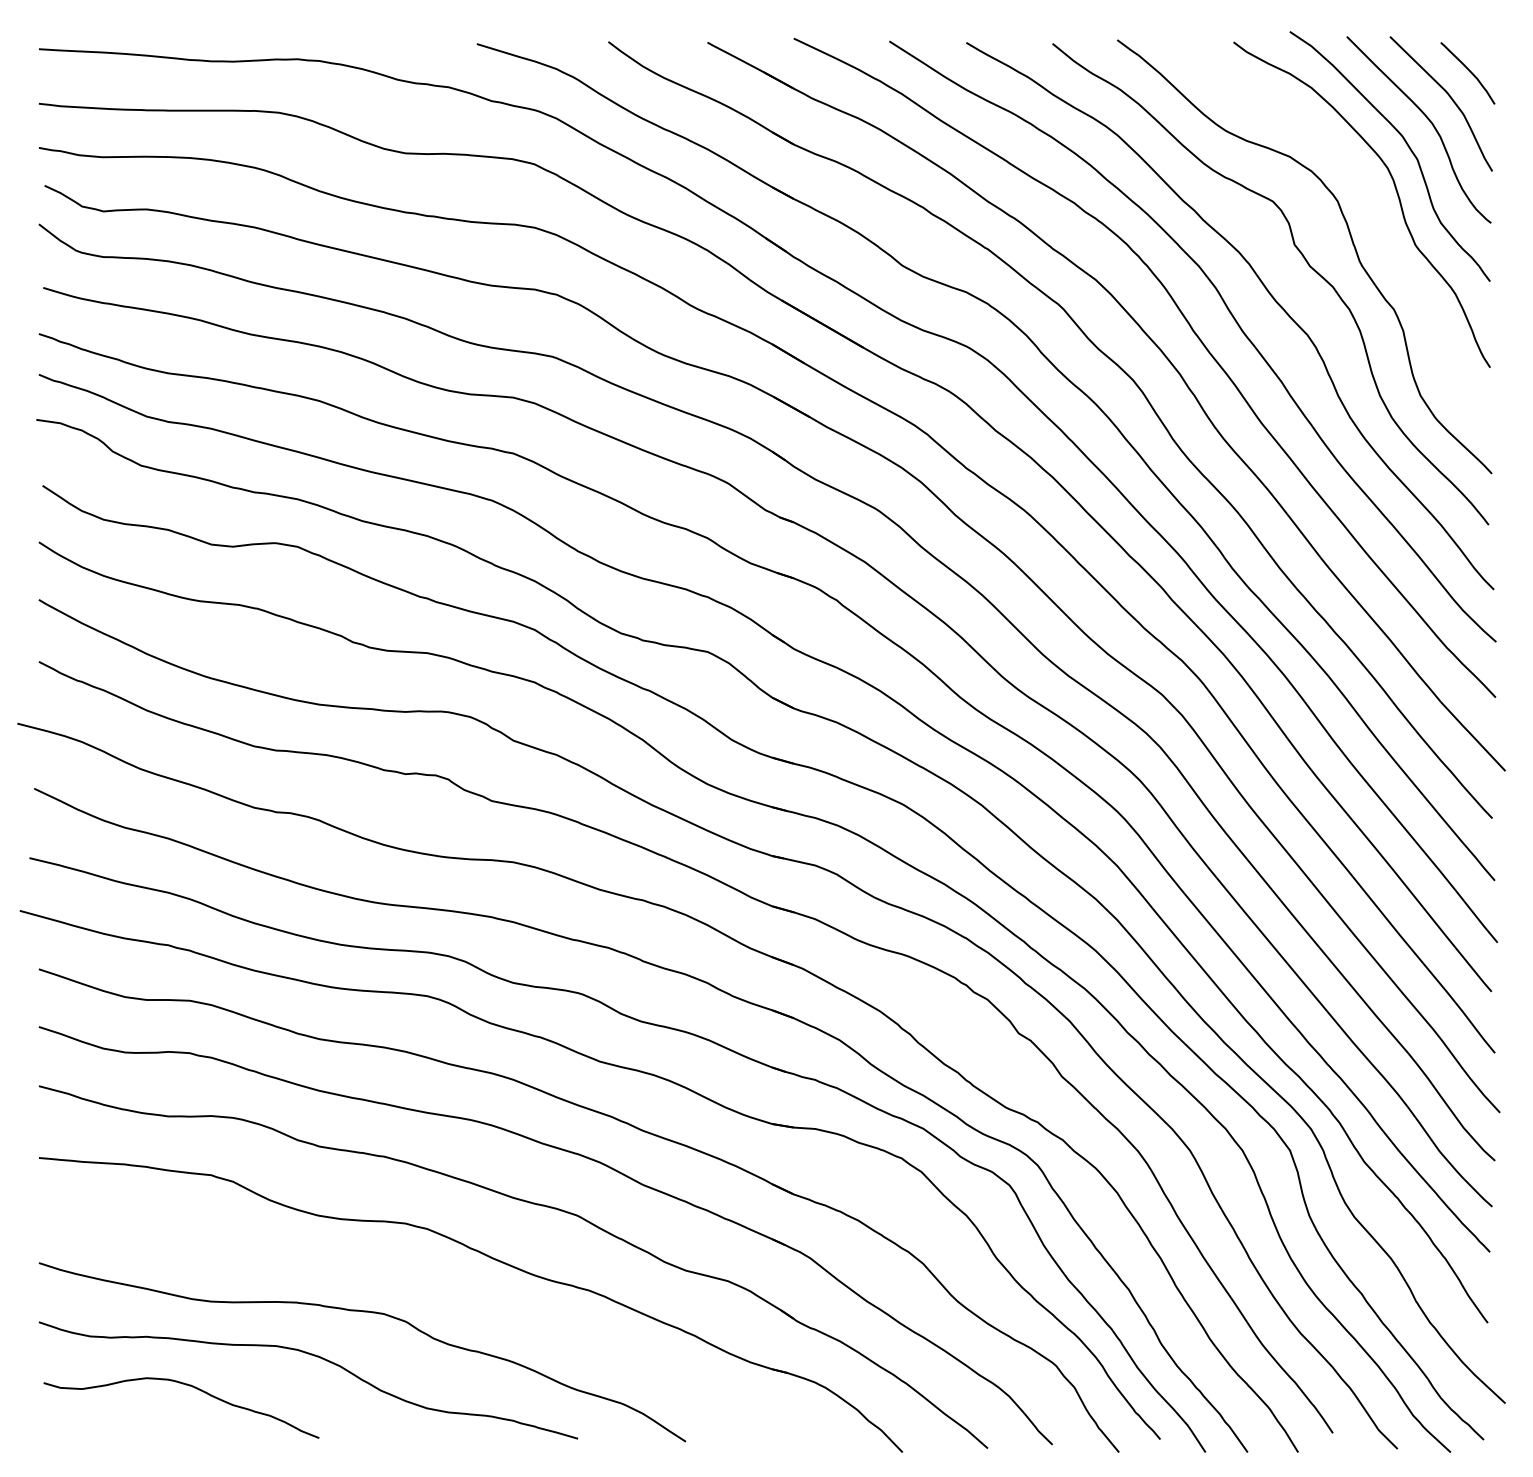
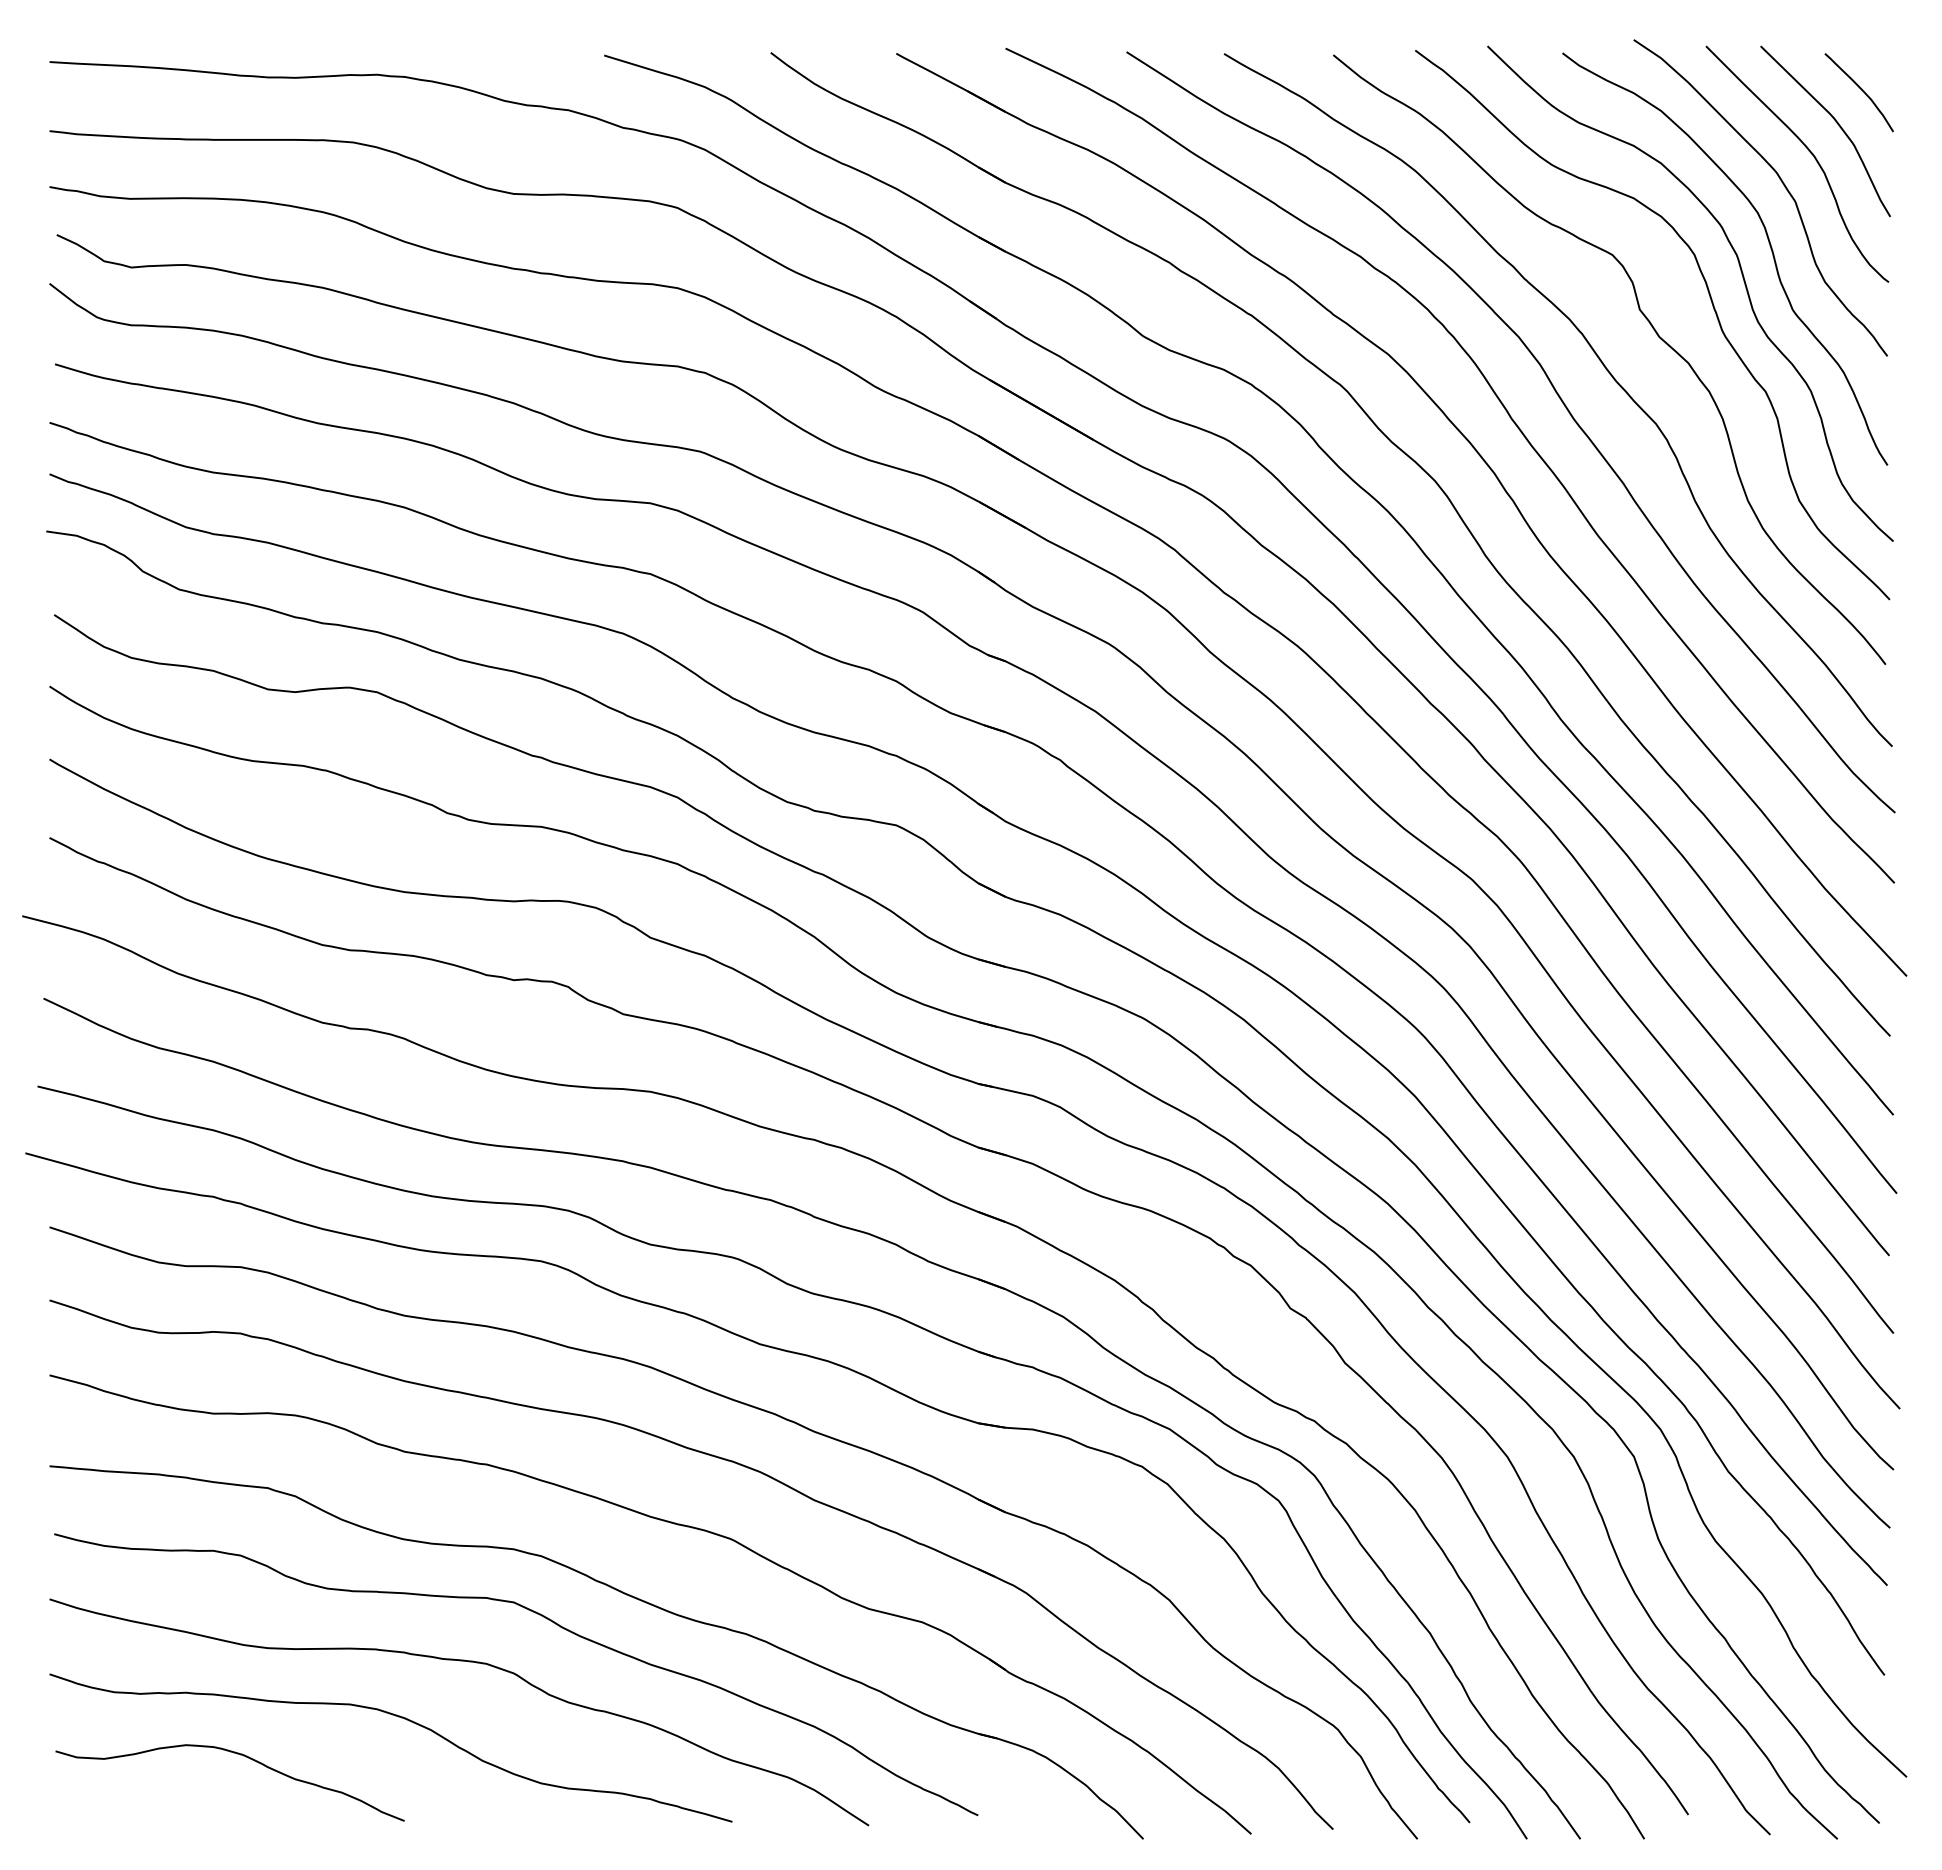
curve: (1375, 220) -> (1742, 278), added
curve: (432, 1279) -> (548, 1620), added

